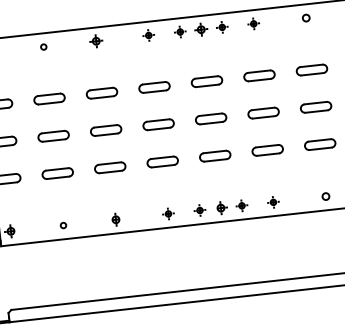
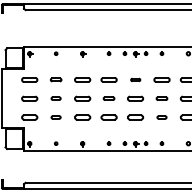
part: (206, 80) -> (135, 79), size x0.6
part: (48, 98) -> (55, 79), size x0.7
part: (262, 112) -> (161, 98), size x0.7
part: (157, 124) -> (108, 98), size x0.7
part: (52, 135) -> (55, 98), size x0.6
part: (266, 150) -> (161, 117), size x0.6
part: (56, 173) -> (55, 117), size x0.6

